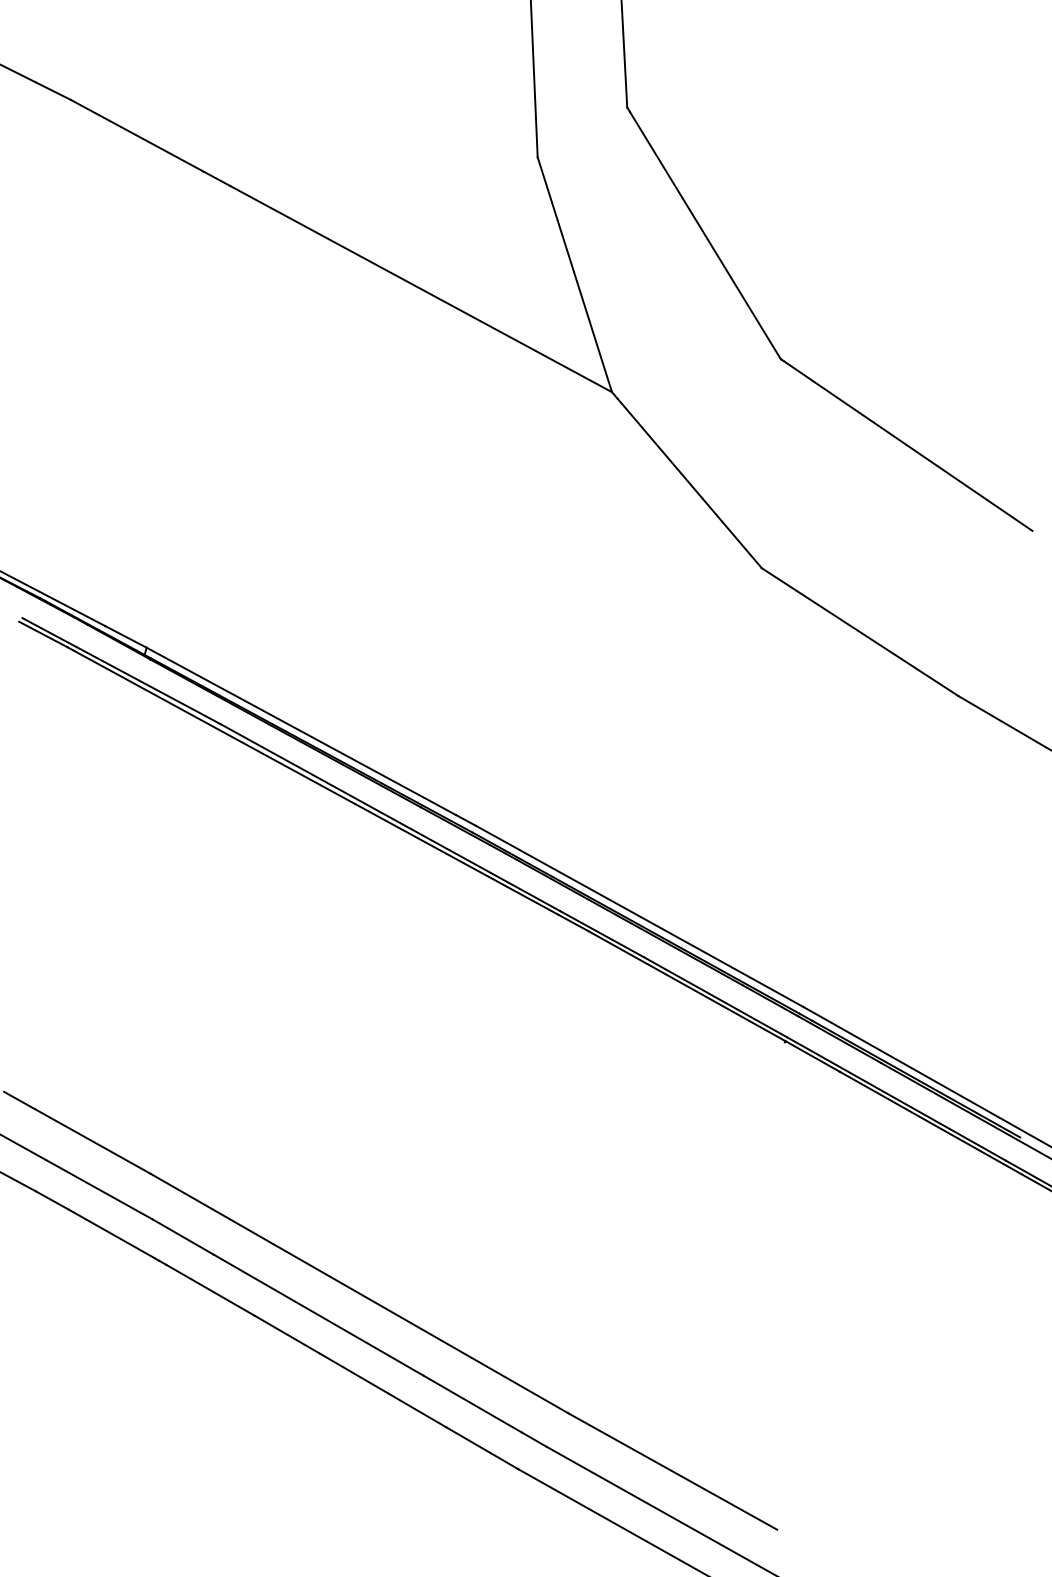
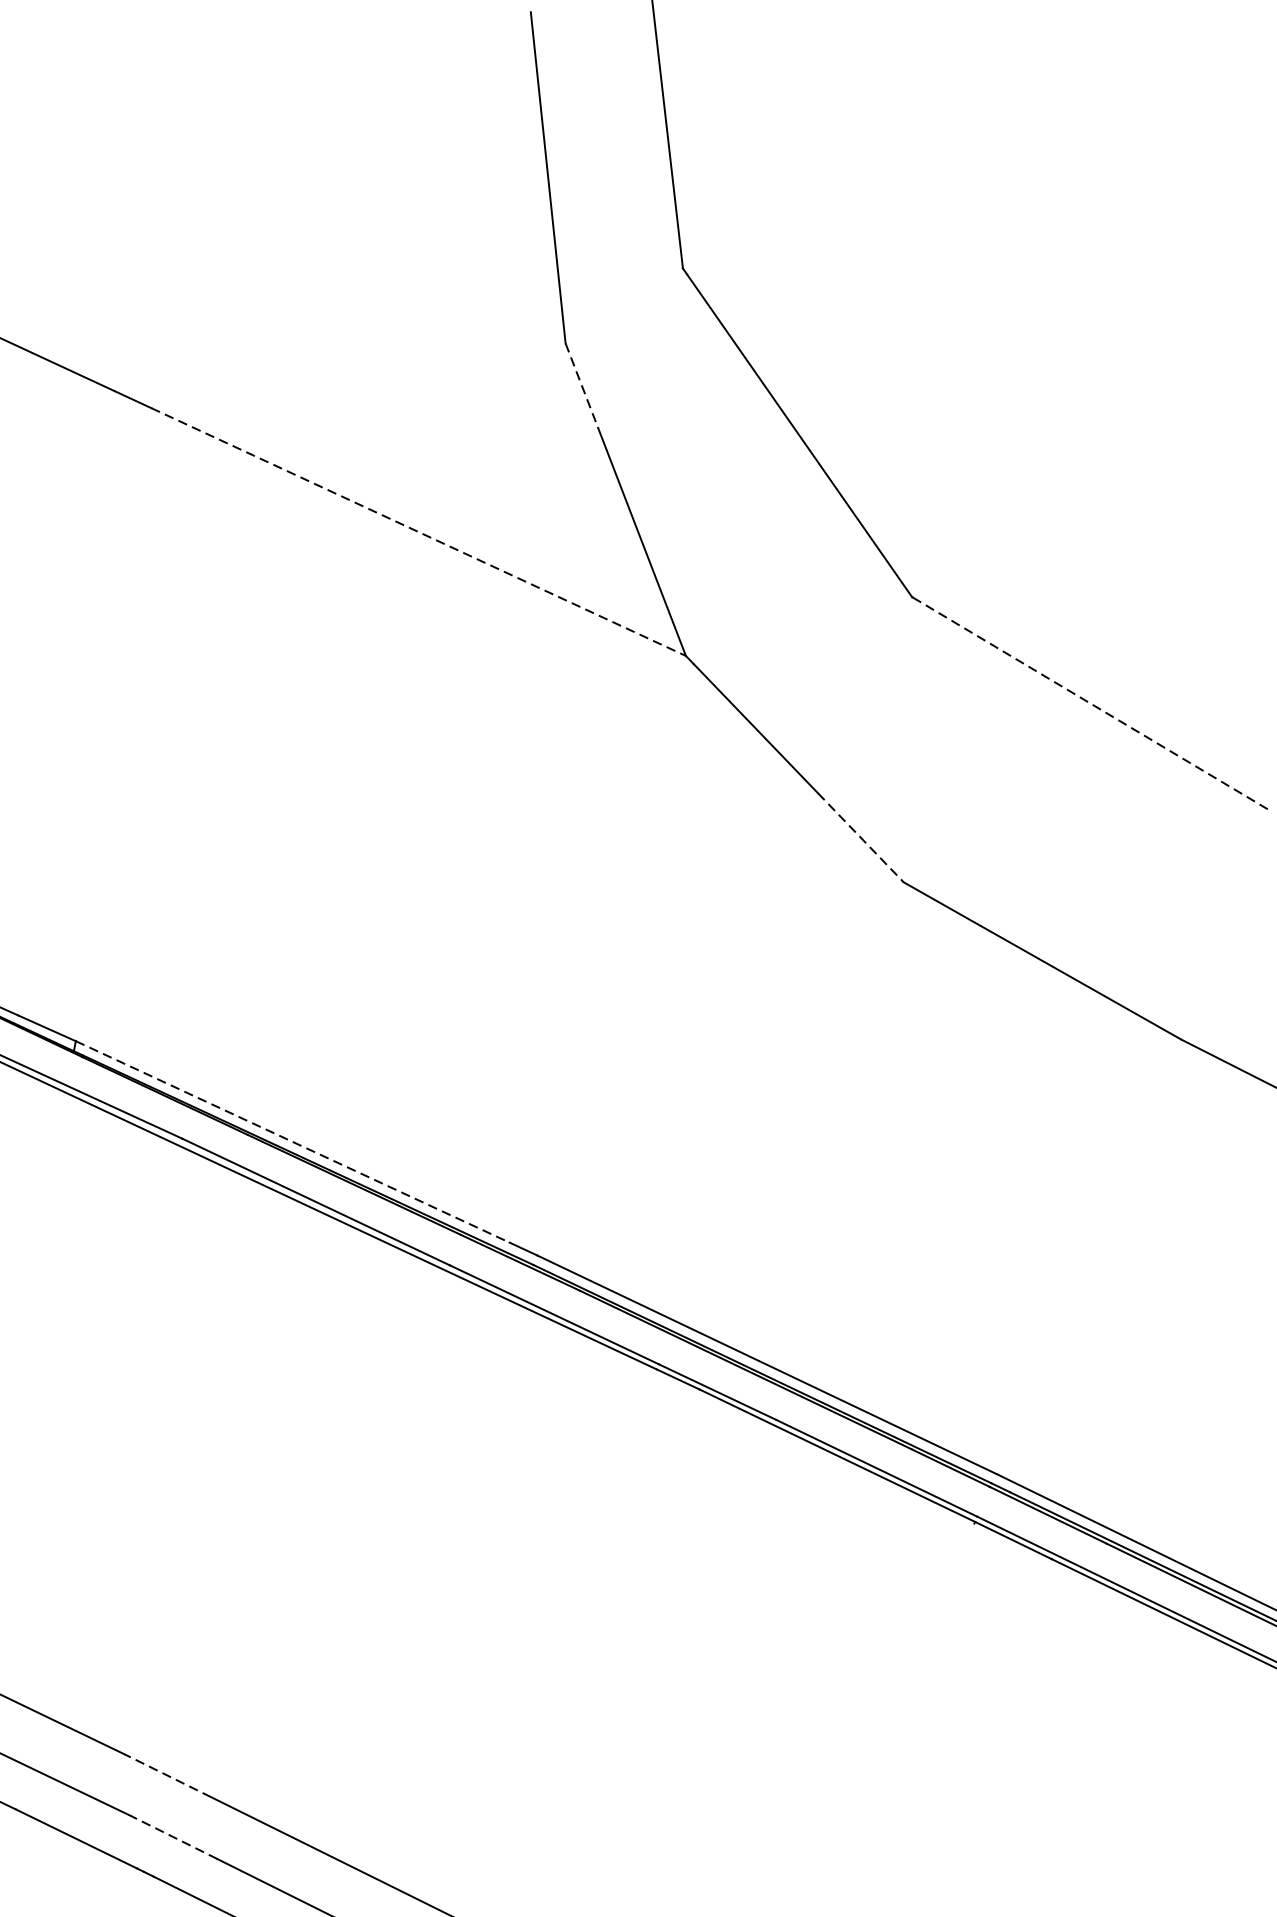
line: (547, 189) -> (581, 386), solid -> dashed
line: (421, 289) -> (418, 532), solid -> dashed
line: (908, 446) -> (1092, 705), solid -> dashed
line: (732, 533) -> (861, 837), solid -> dashed
line: (301, 731) -> (292, 1142), solid -> dashed
line: (180, 1191) -> (166, 1776), solid -> dashed
line: (183, 1236) -> (174, 1836), solid -> dashed

